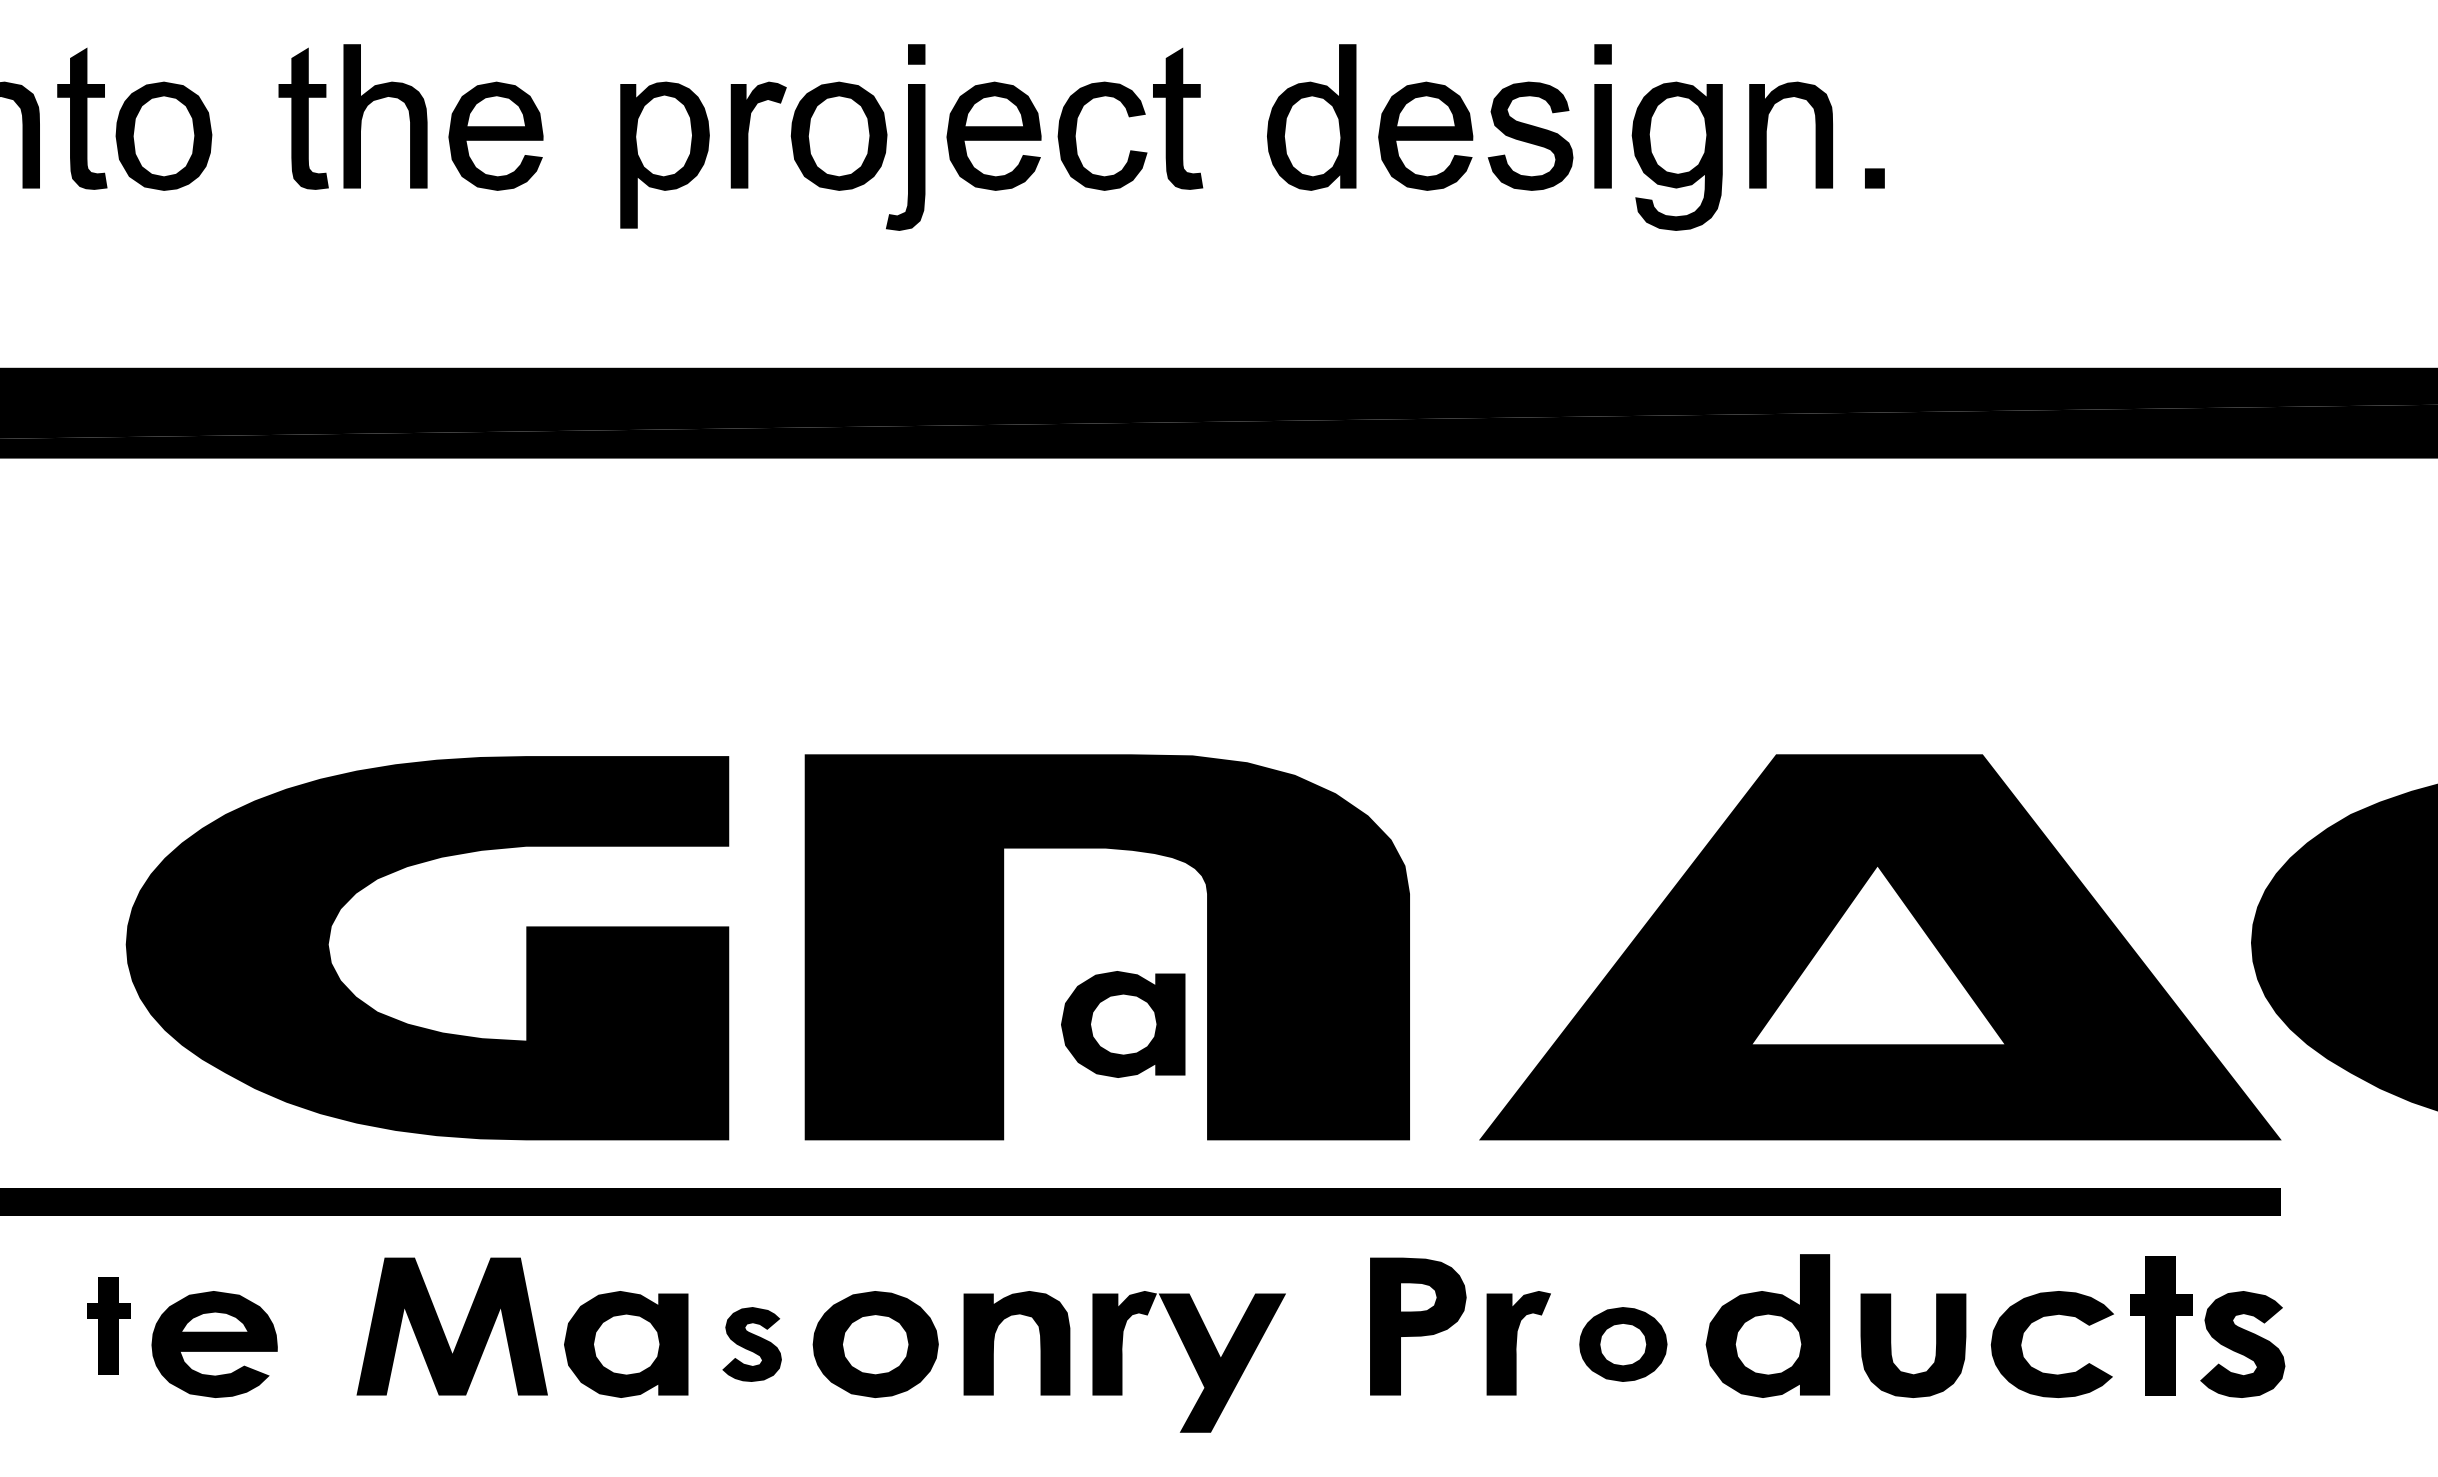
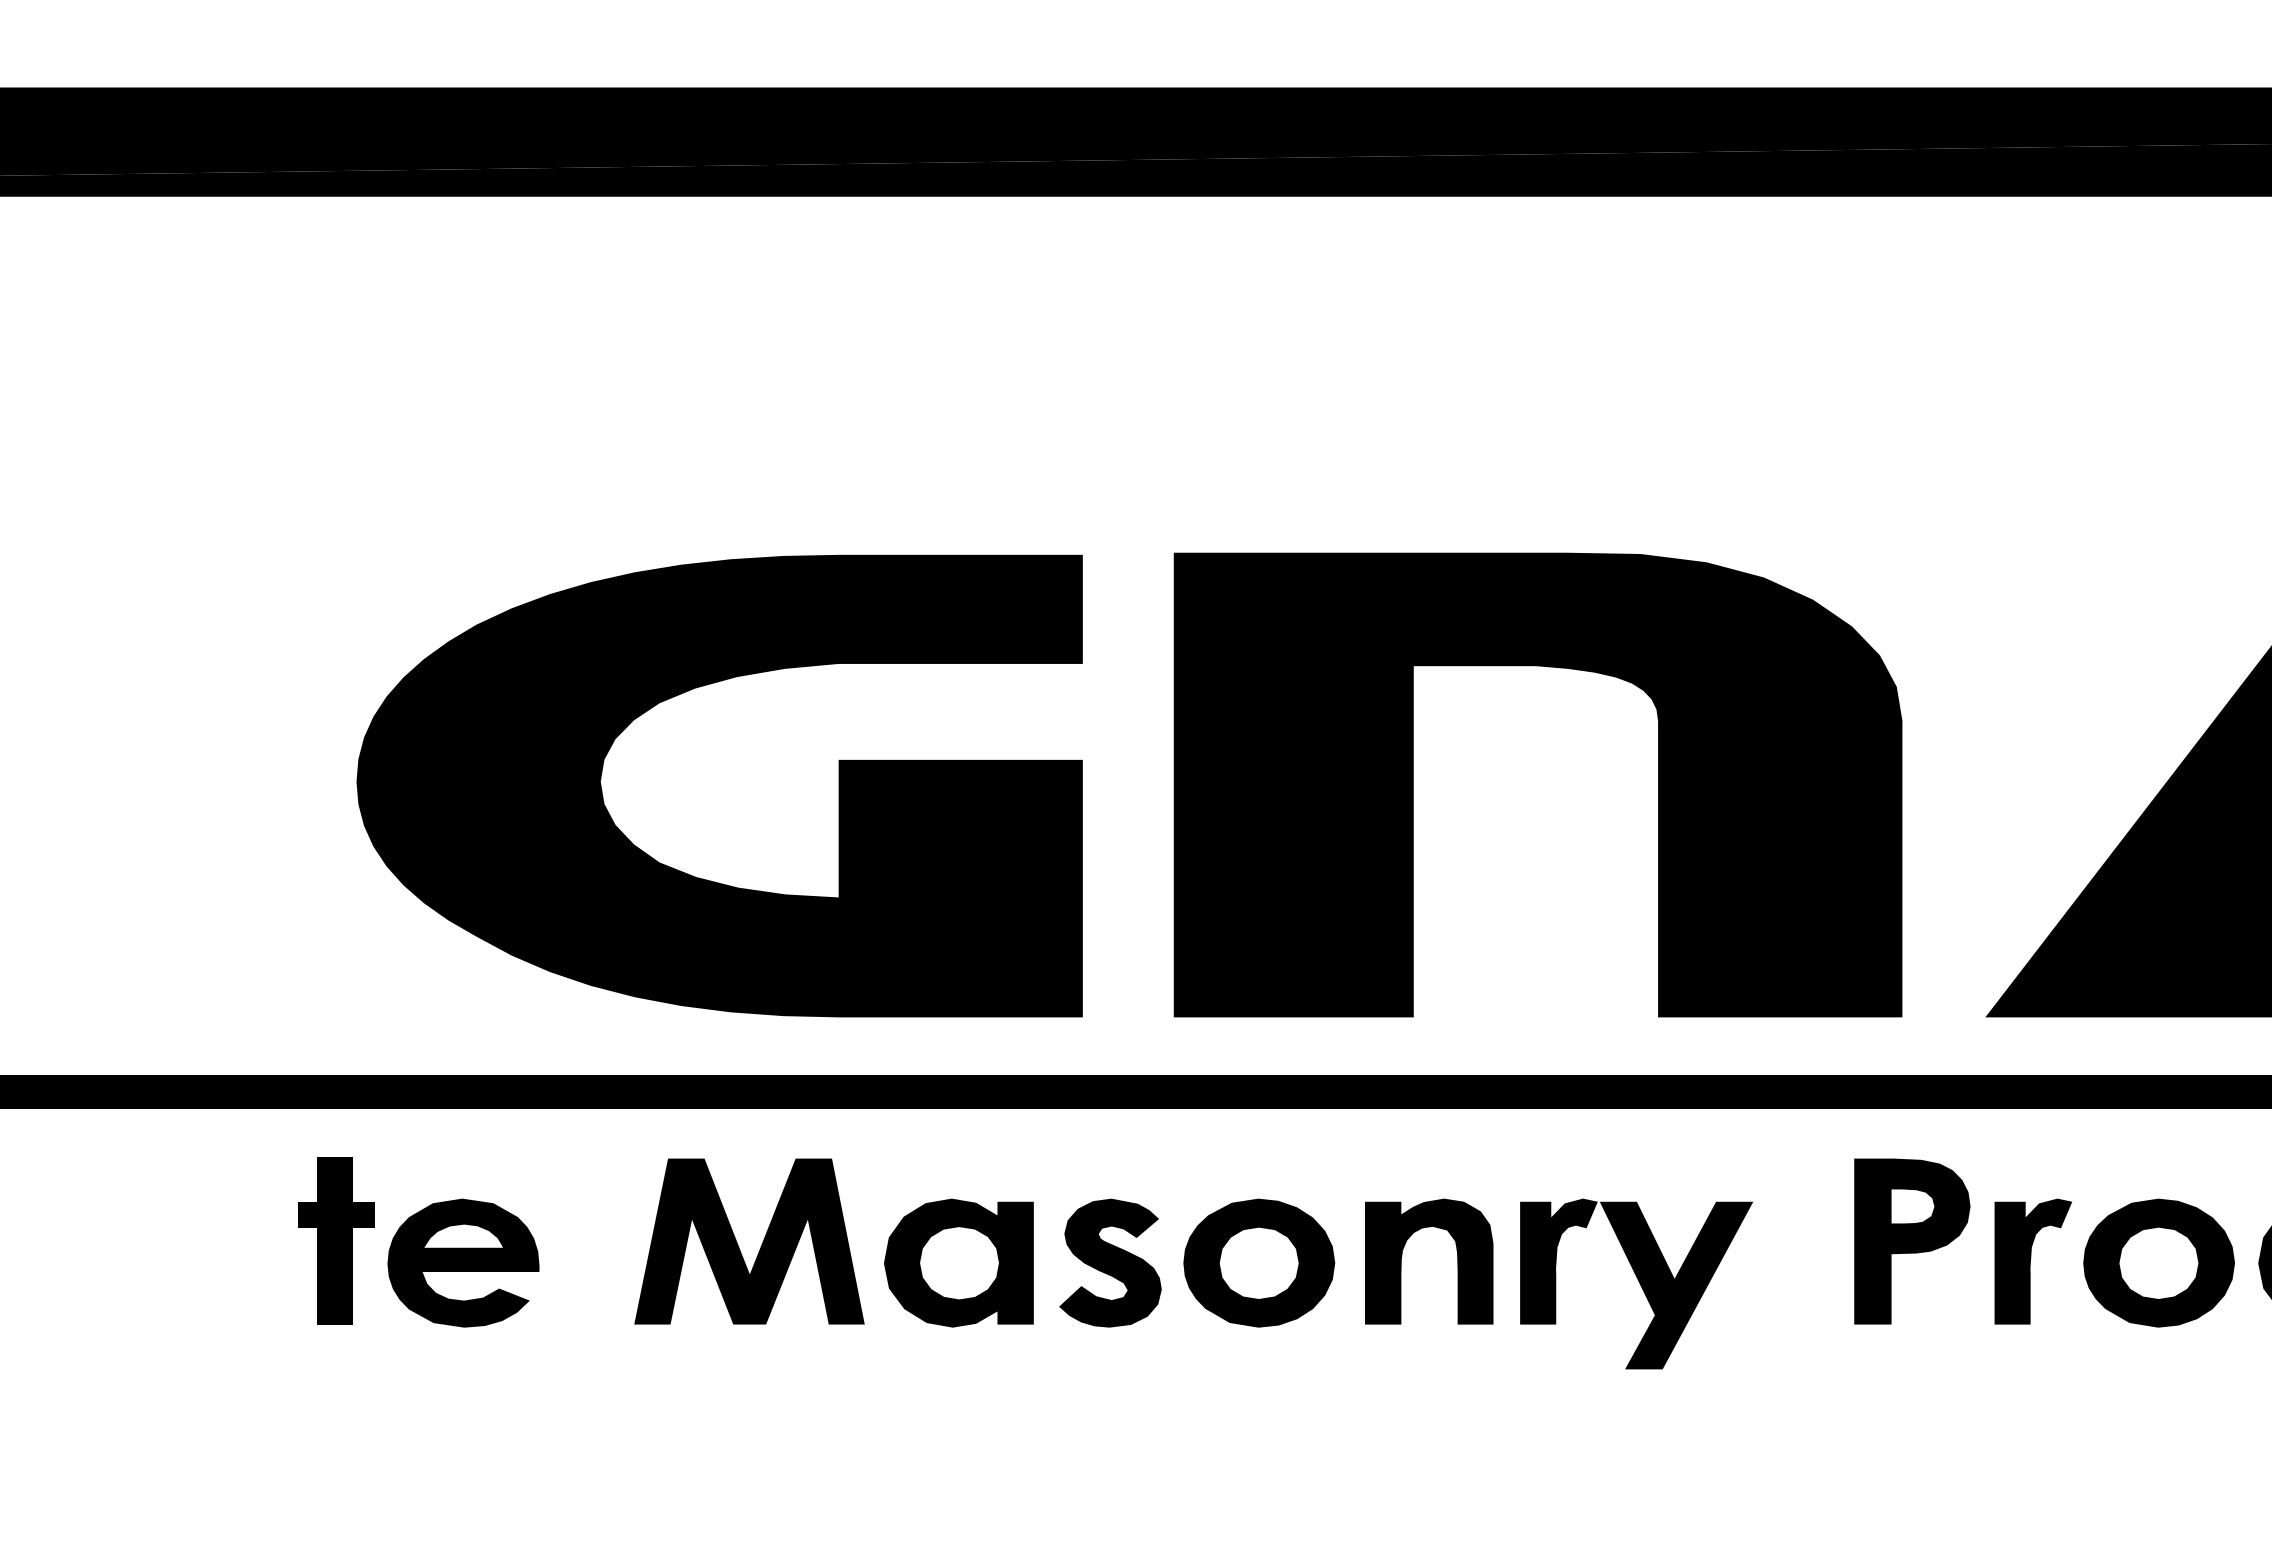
part: (1123, 1024) -> (1557, 877), removed
part: (108, 1325) -> (335, 1240), size x1.43
part: (751, 1344) -> (1109, 1263), size x1.43
part: (1623, 1344) -> (2159, 1263), size x1.43

